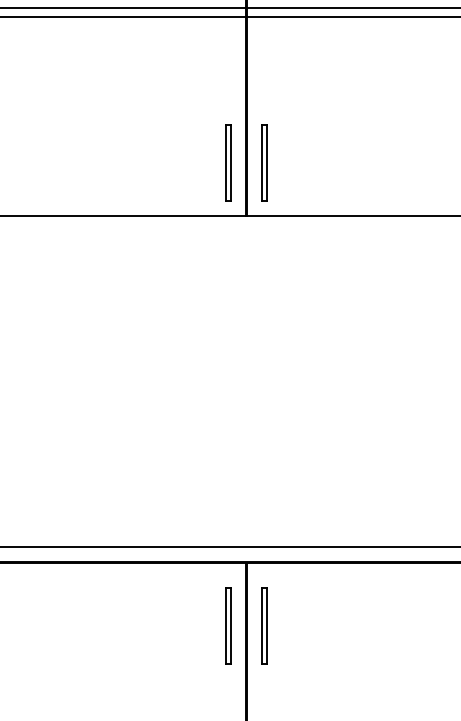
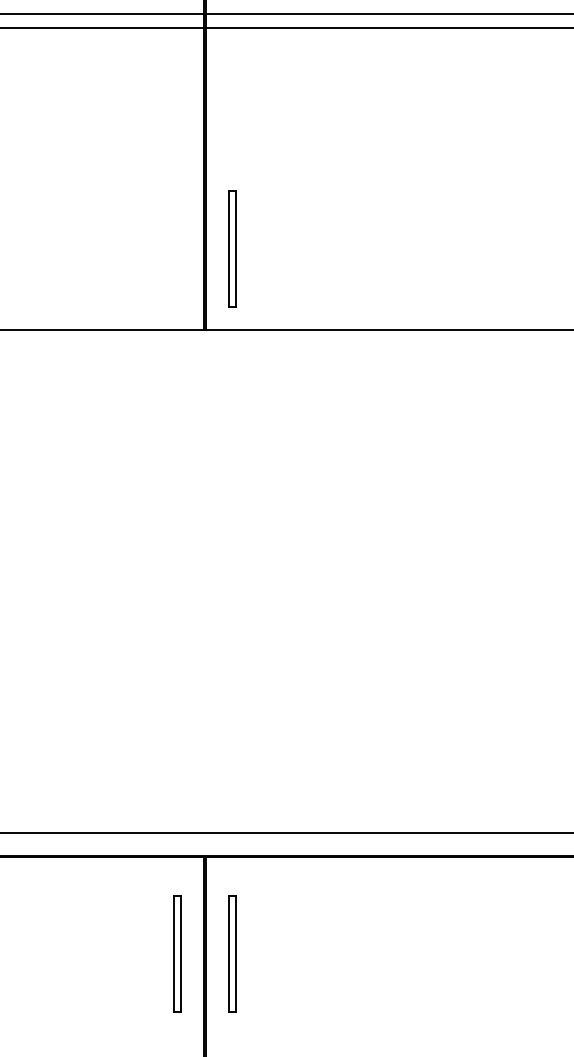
part: (228, 162) -> (178, 248), removed

